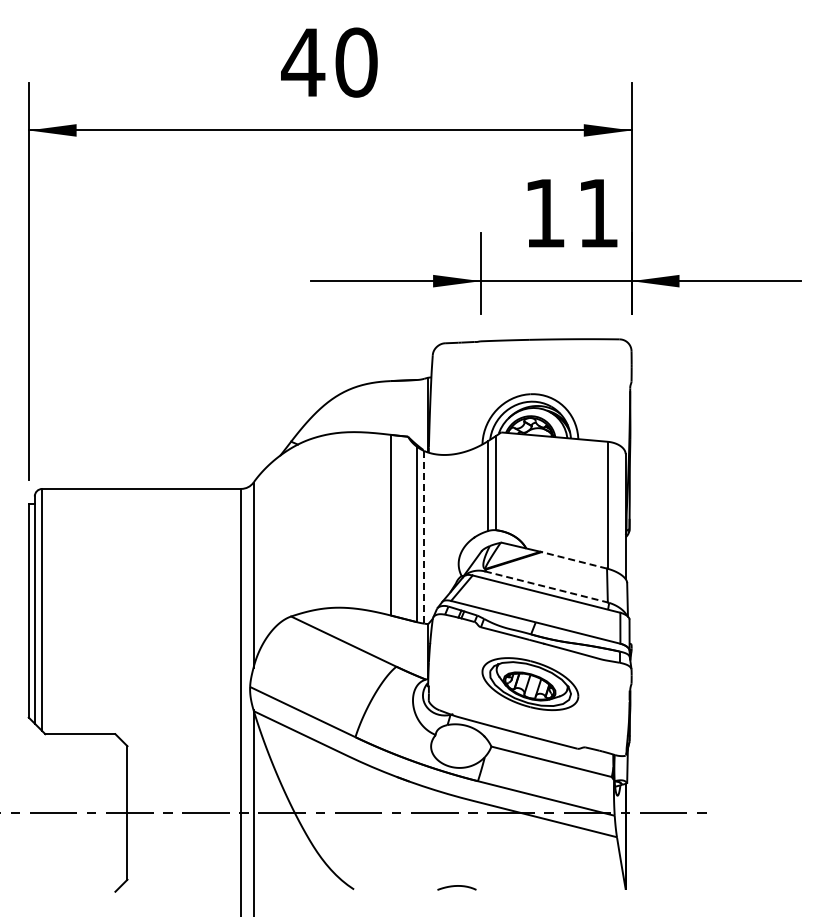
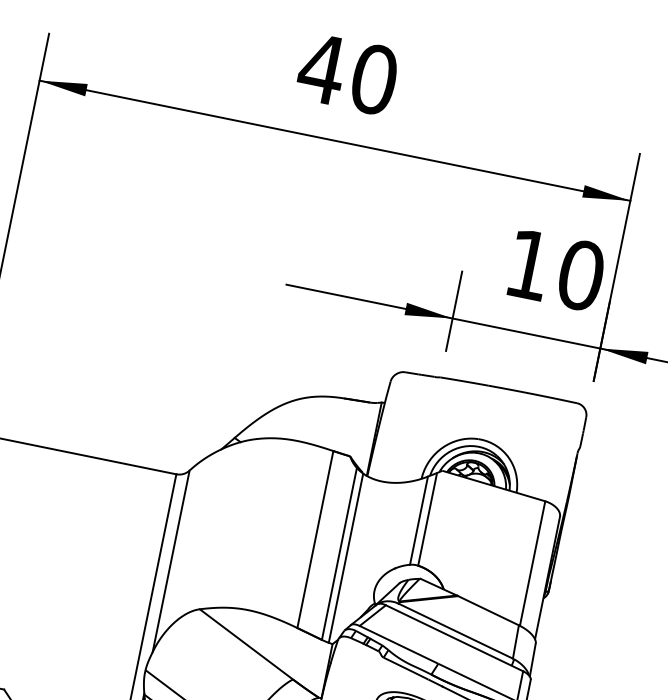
text: (598, 213) -> (581, 275), 11 -> 10
line: (424, 537) -> (346, 558), dashed -> solid
line: (574, 560) -> (488, 610), dashed -> solid
line: (546, 587) -> (455, 631), dashed -> solid

